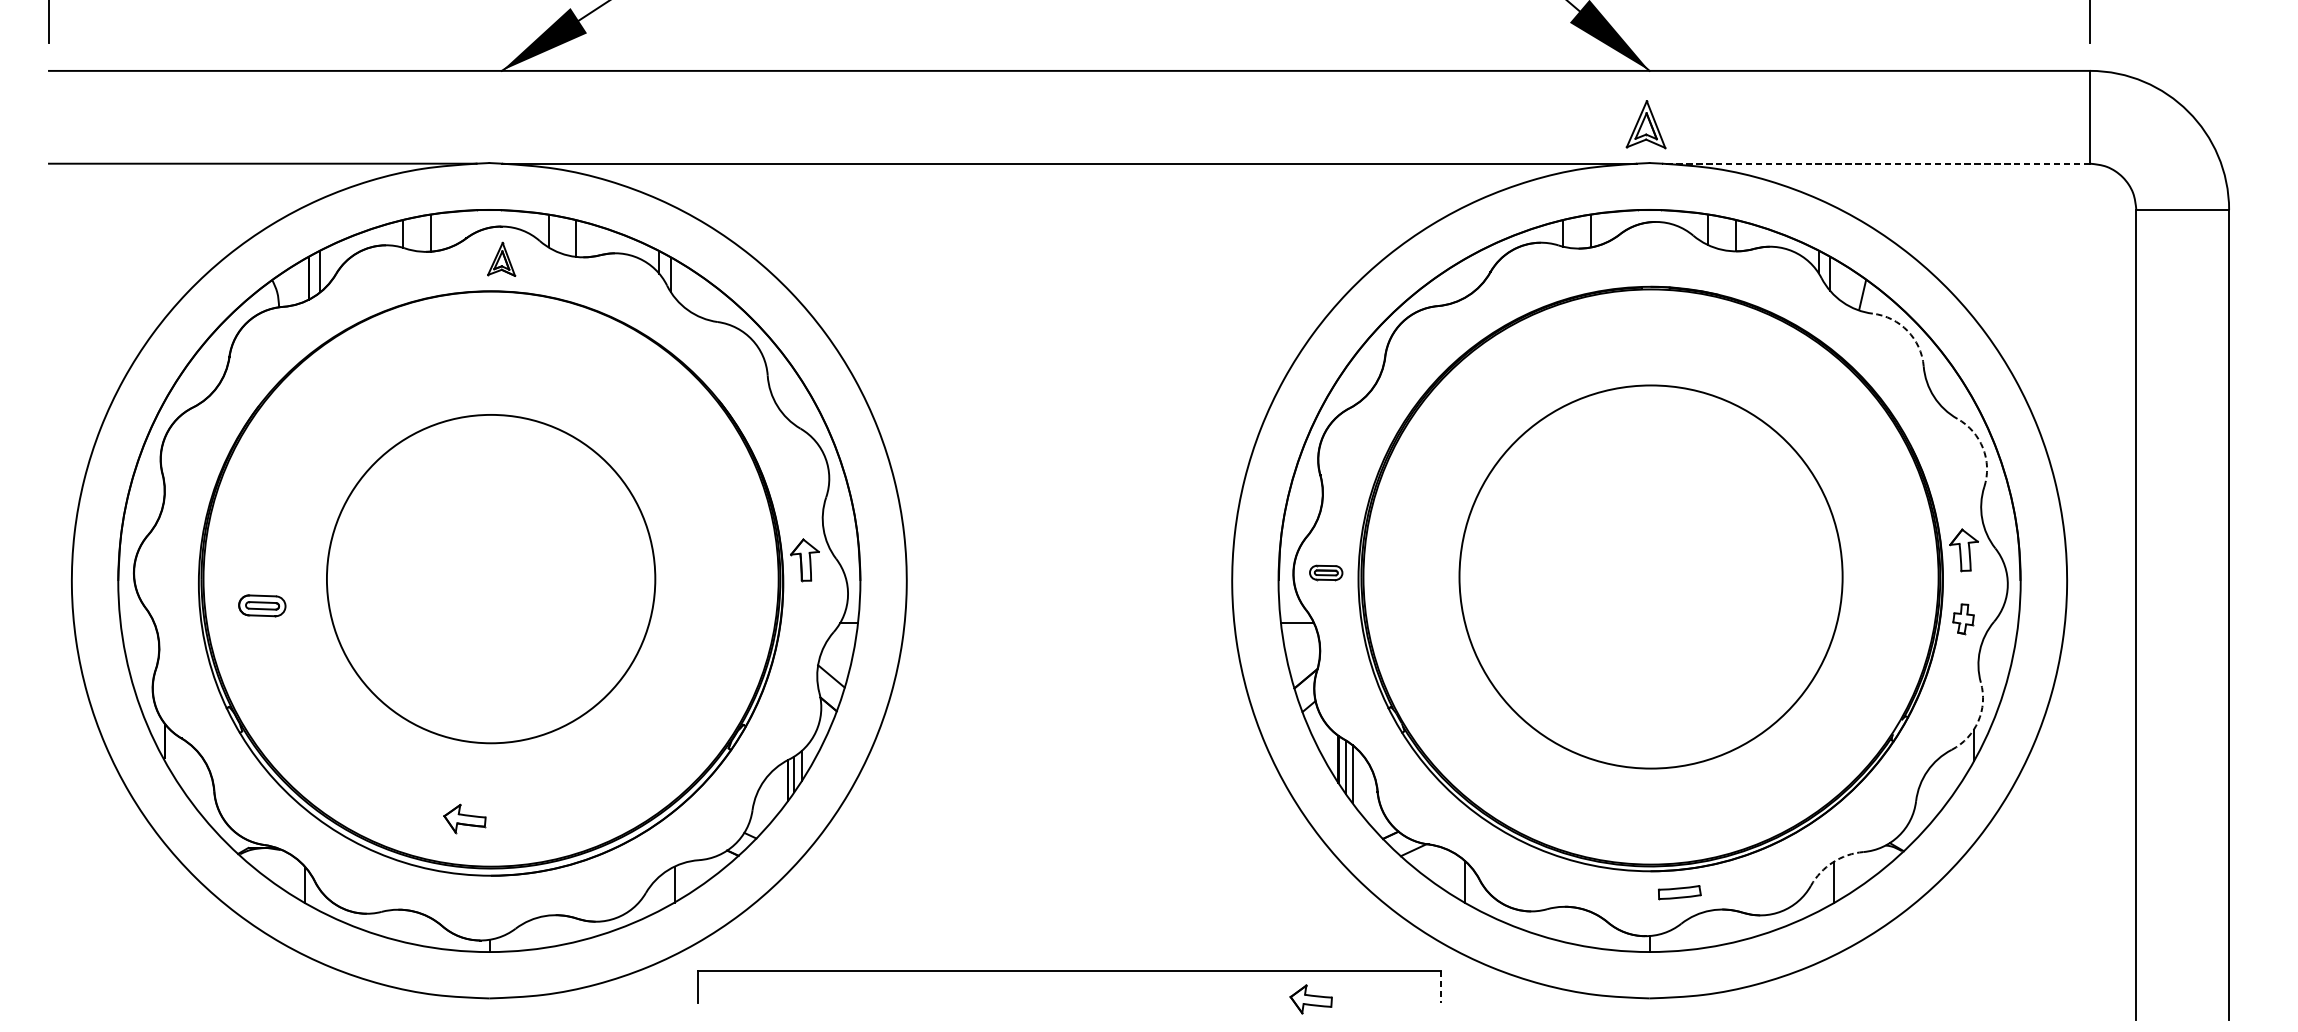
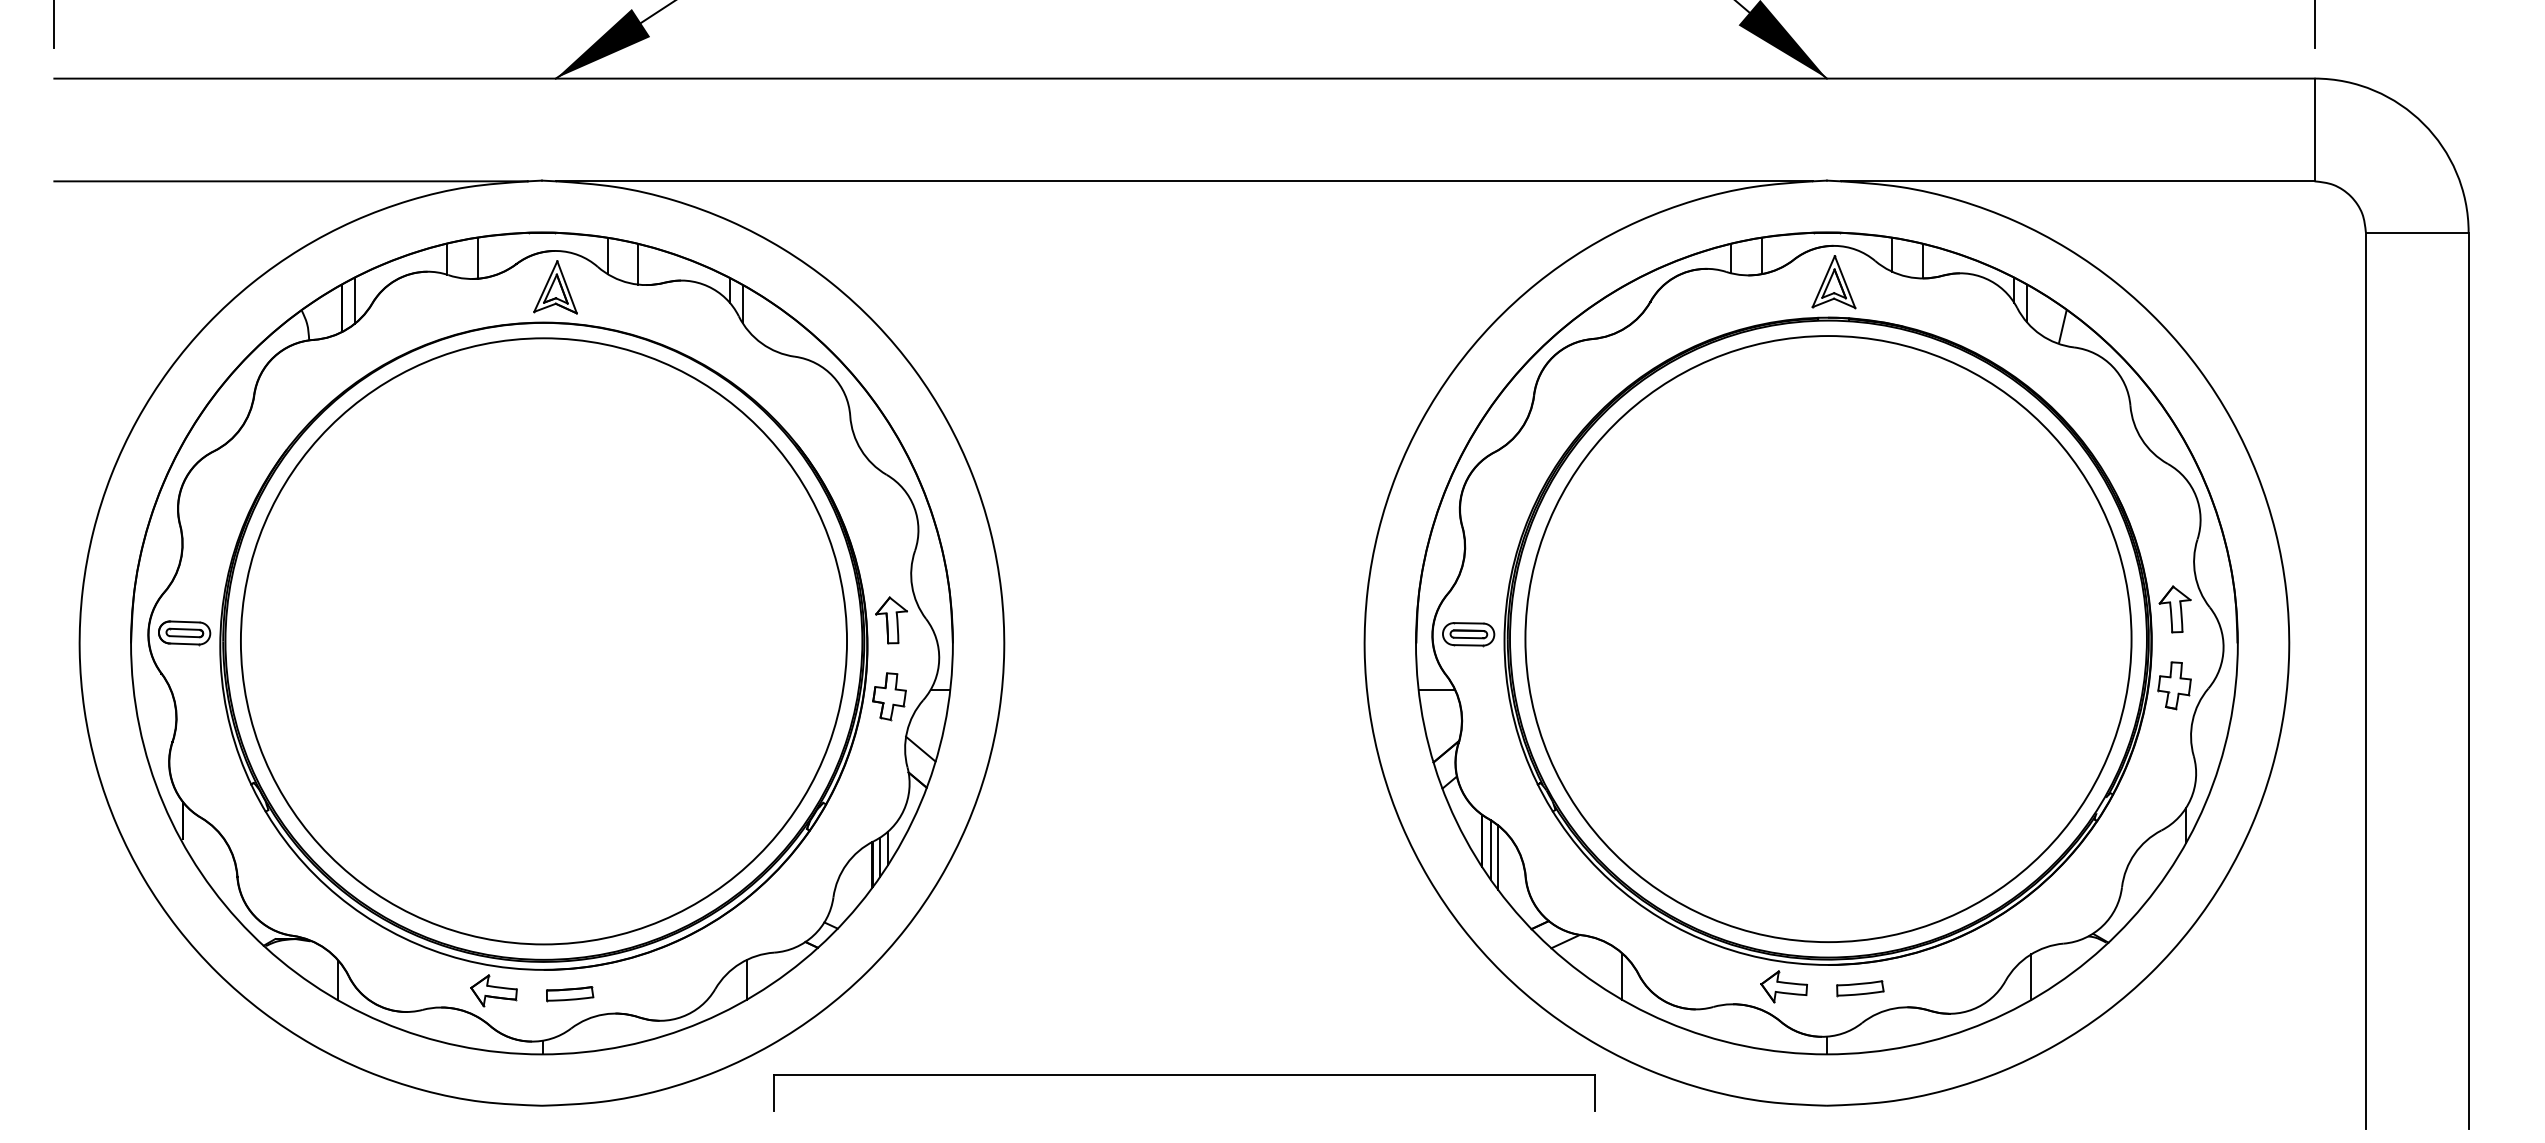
part: (1645, 125) -> (1833, 282), moved
line: (1875, 163) -> (2077, 181), dashed -> solid
part: (501, 259) -> (555, 287), size x1.43
arc: (1907, 330) -> (2112, 366), dashed -> solid
arc: (1983, 448) -> (2196, 496), dashed -> solid
part: (1325, 572) -> (1468, 634), size x1.43
circle: (1651, 577) -> (1828, 639), size x1.43
circle: (490, 579) -> (543, 641), size x1.67
part: (262, 606) -> (184, 633), moved
part: (1963, 618) -> (2174, 685), size x1.43
part: (803, 628) -> (889, 696), added
arc: (1977, 721) -> (2190, 799), dashed -> solid
part: (464, 818) -> (493, 990), moved
arc: (1832, 862) -> (2029, 955), dashed -> solid
part: (515, 897) -> (570, 994), added
line: (1440, 987) -> (1595, 1093), dashed -> solid
part: (1310, 999) -> (1783, 986), moved

